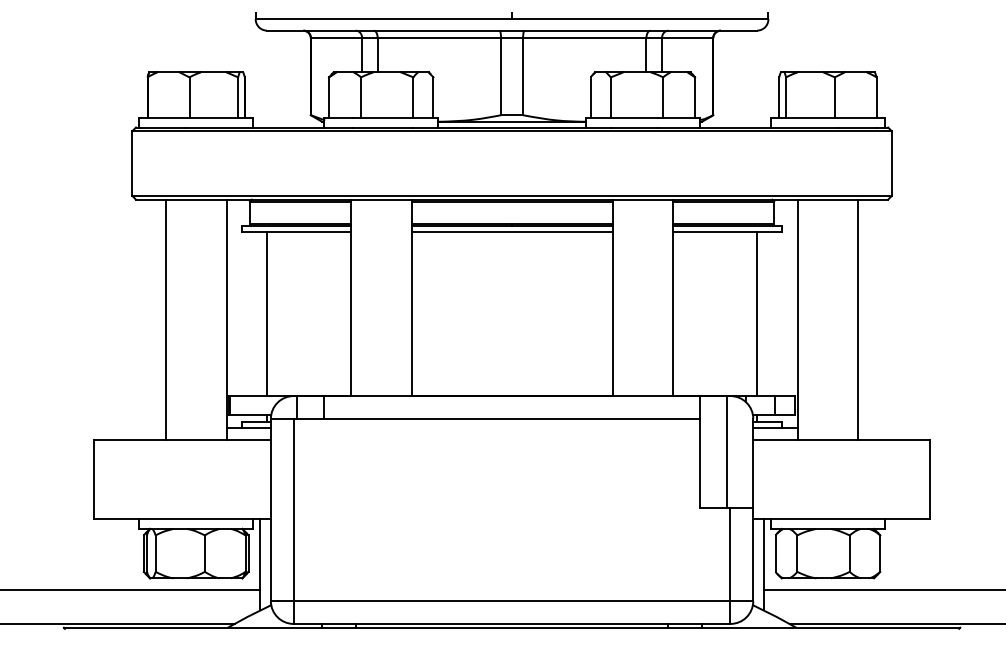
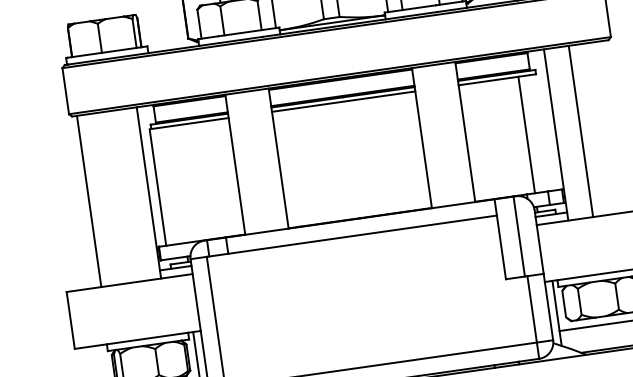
line: (267, 313) -> (158, 187), moved
line: (165, 319) -> (88, 201), moved
line: (858, 319) -> (581, 131), moved

